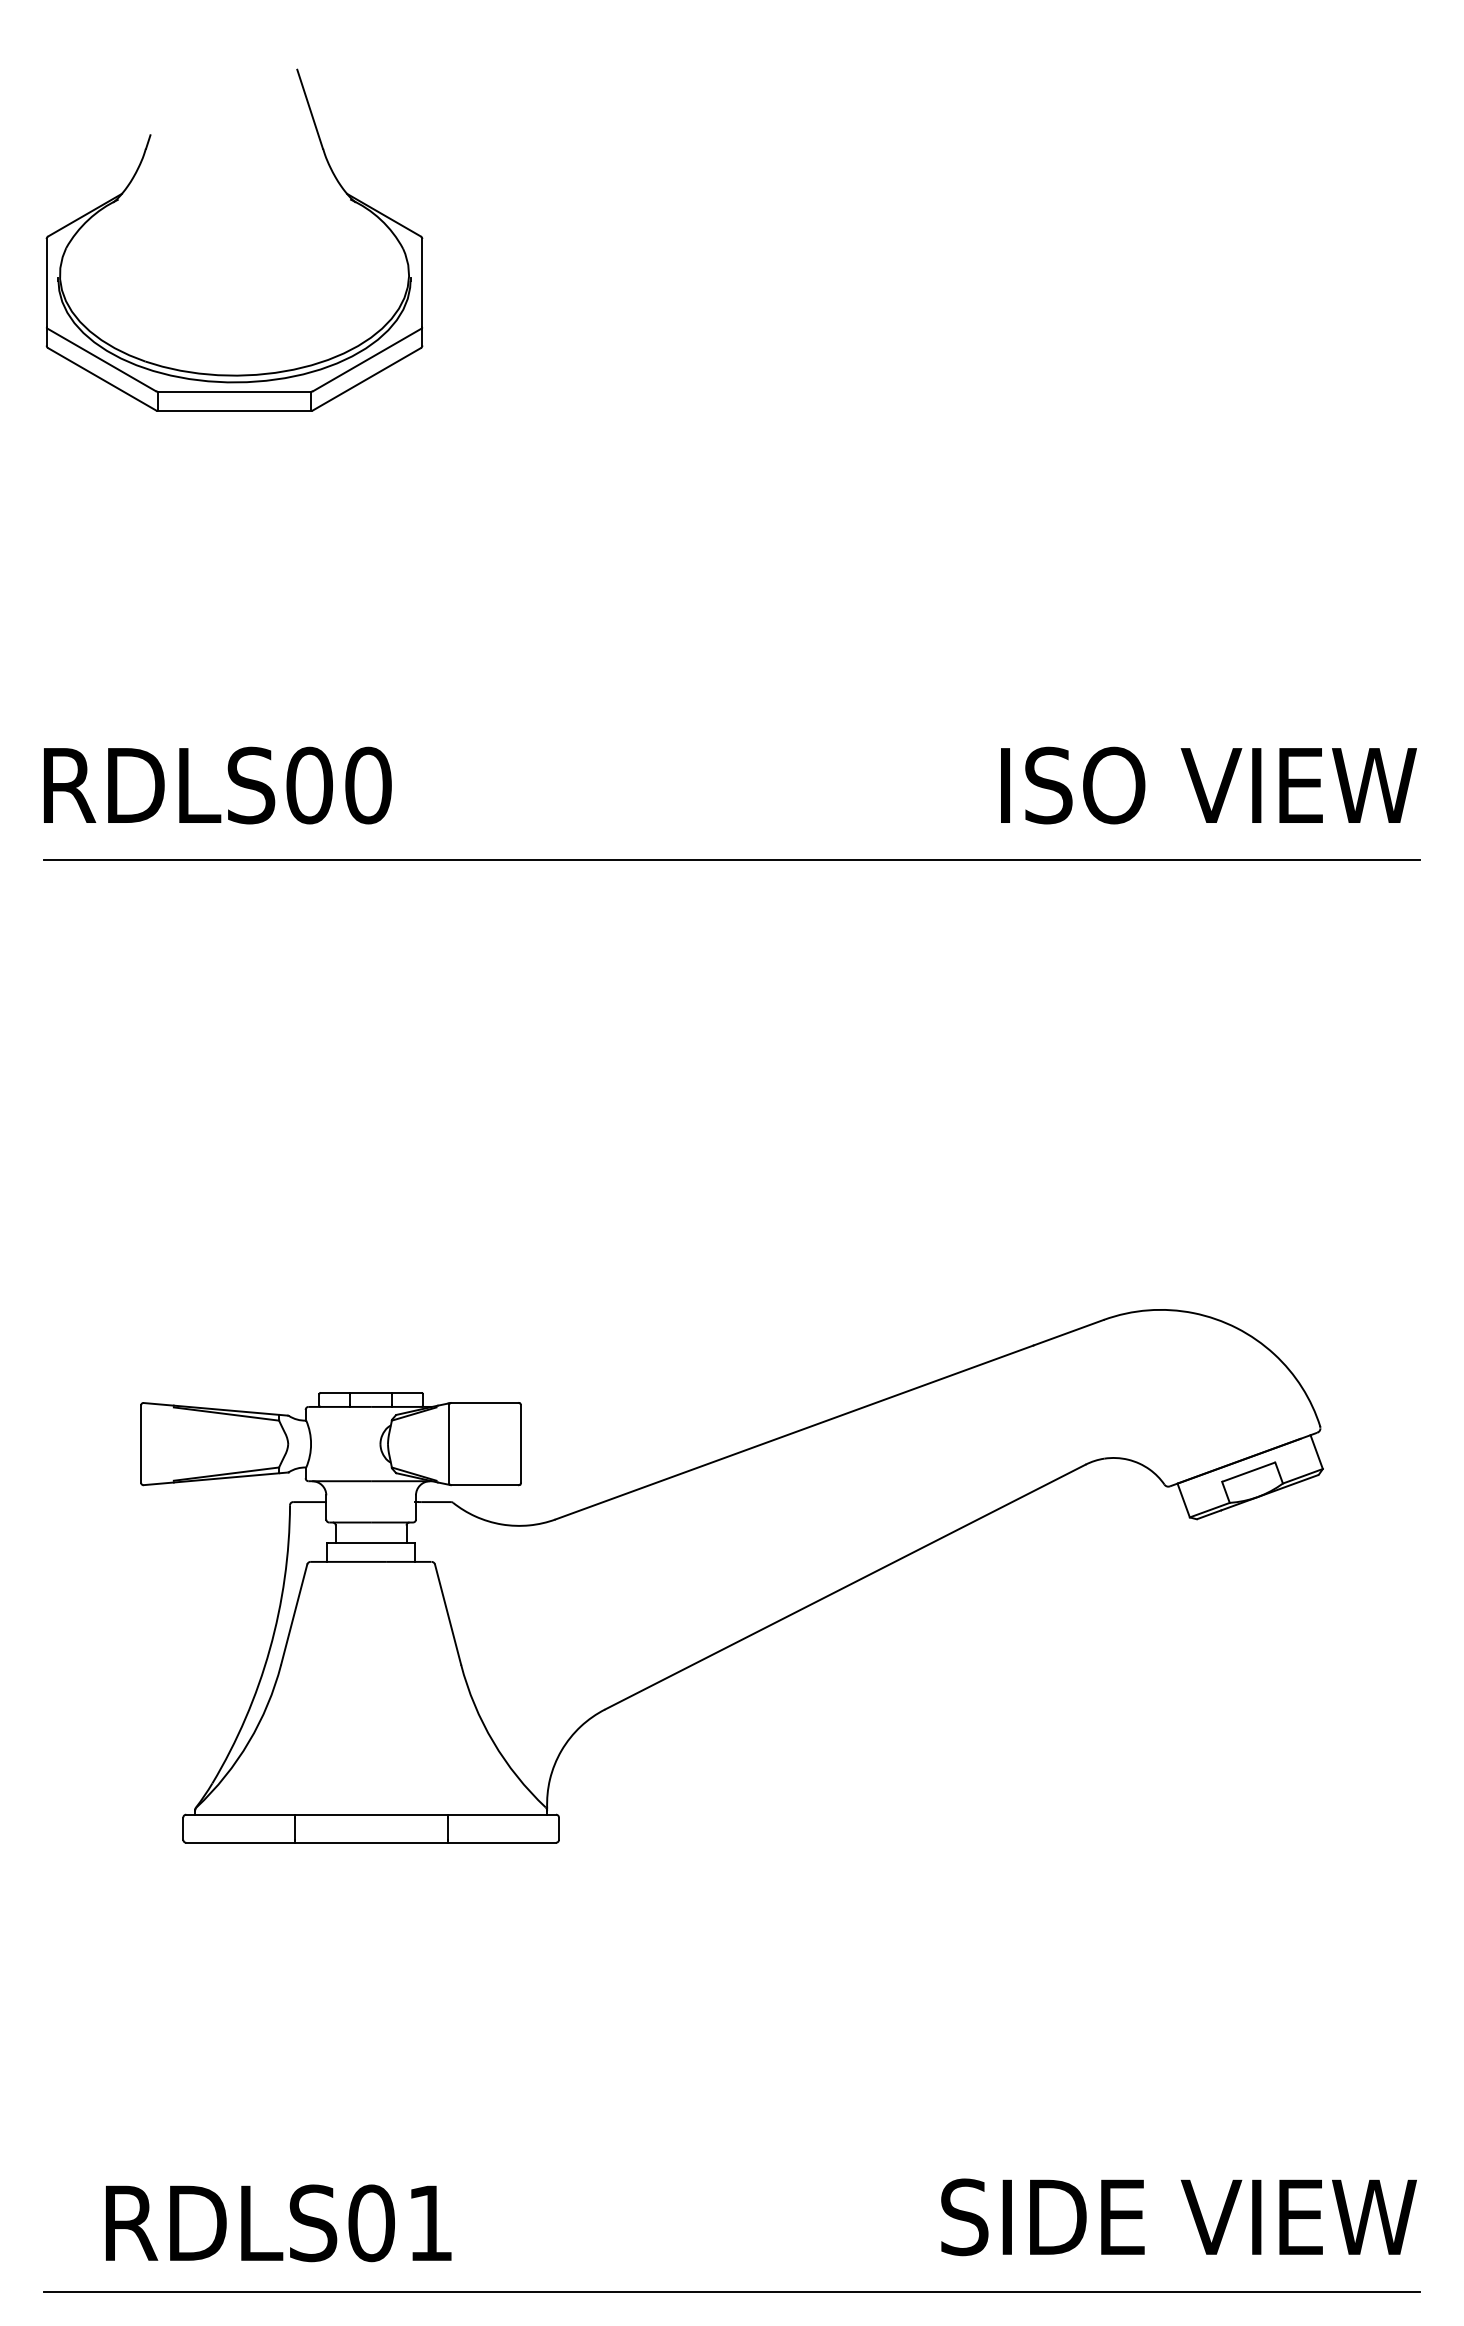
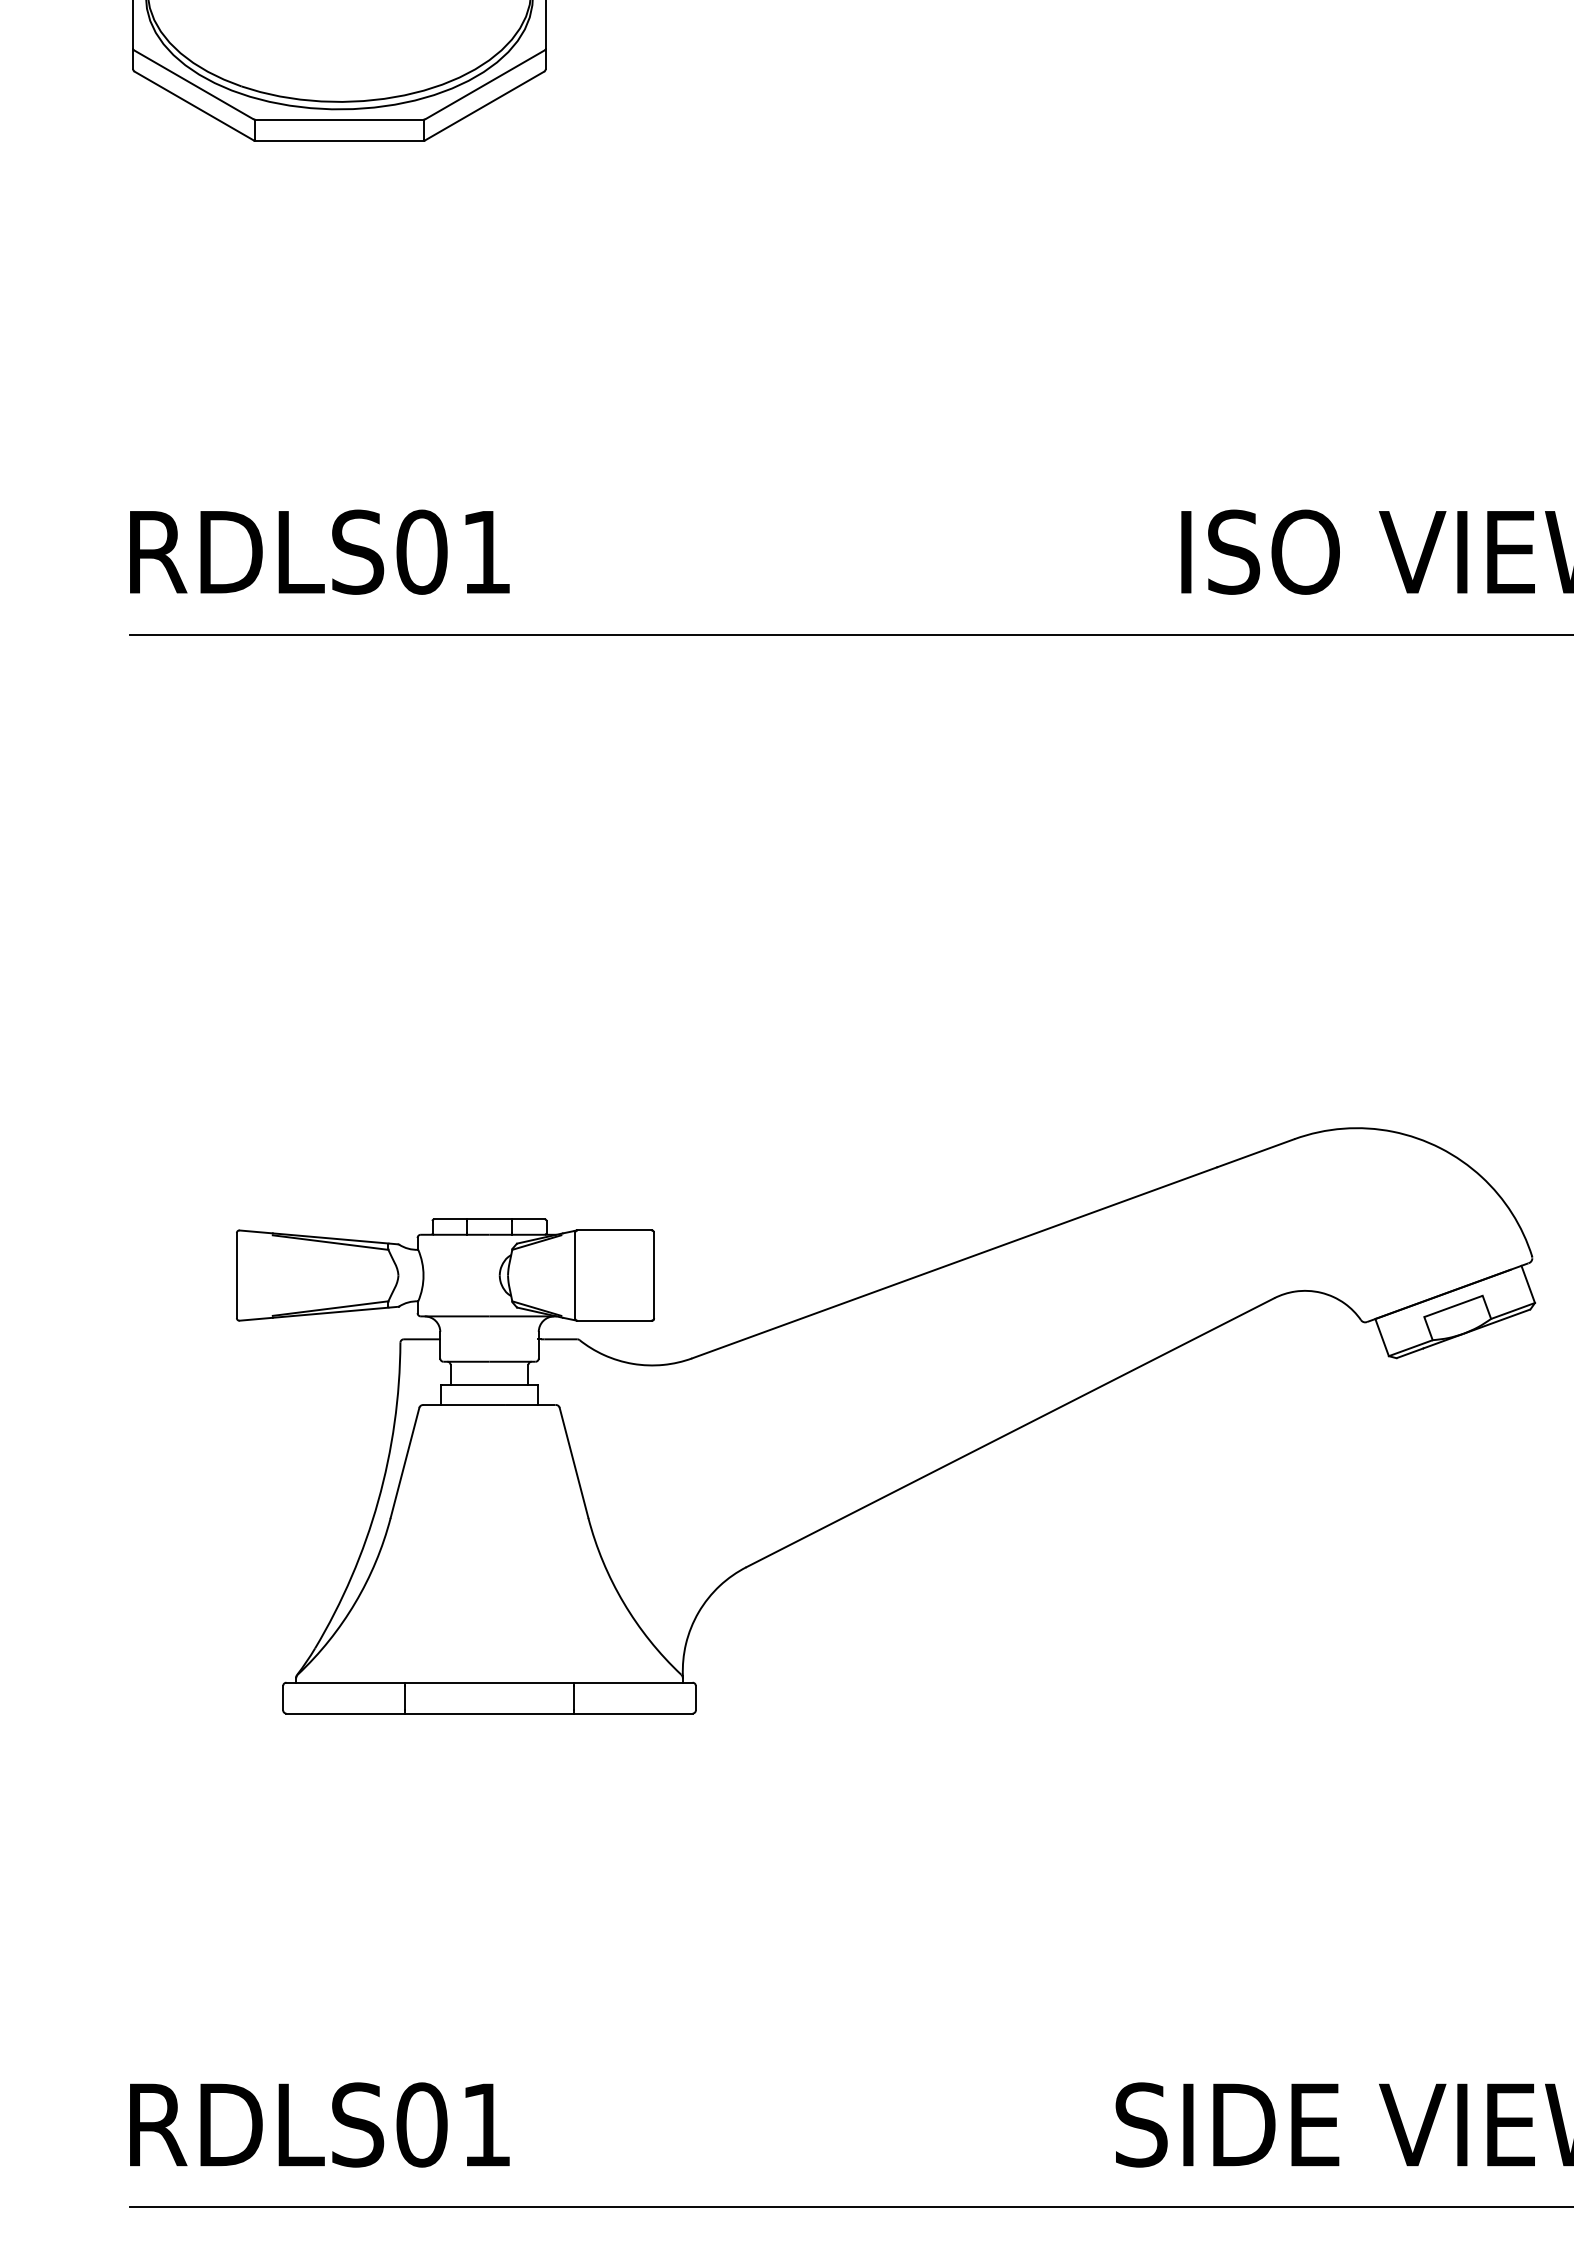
text: (368, 785) -> (486, 552), RDLS00 -> RDLS01
text: (278, 2223) -> (319, 2125), moved

